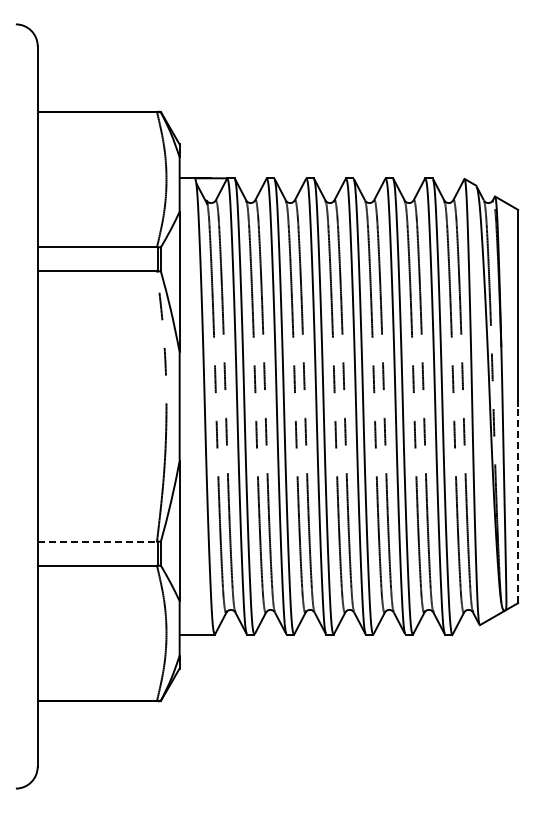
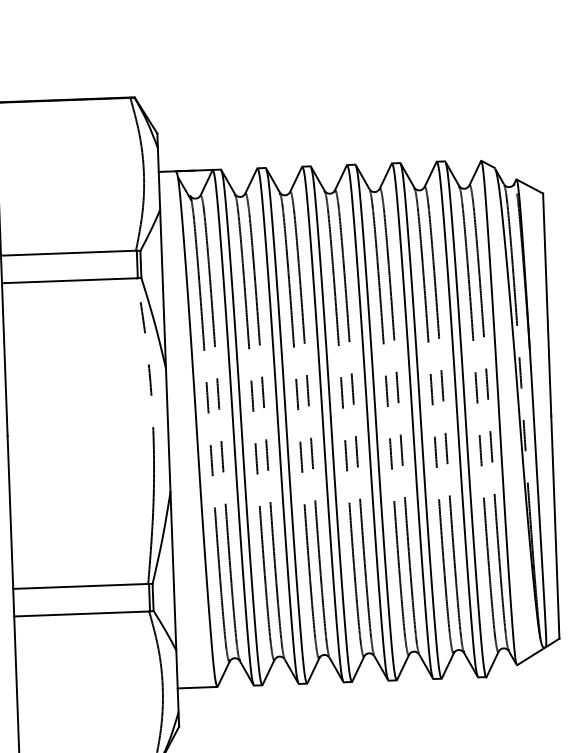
line: (518, 504) -> (555, 527), dashed -> solid
line: (97, 541) -> (80, 586), dashed -> solid

